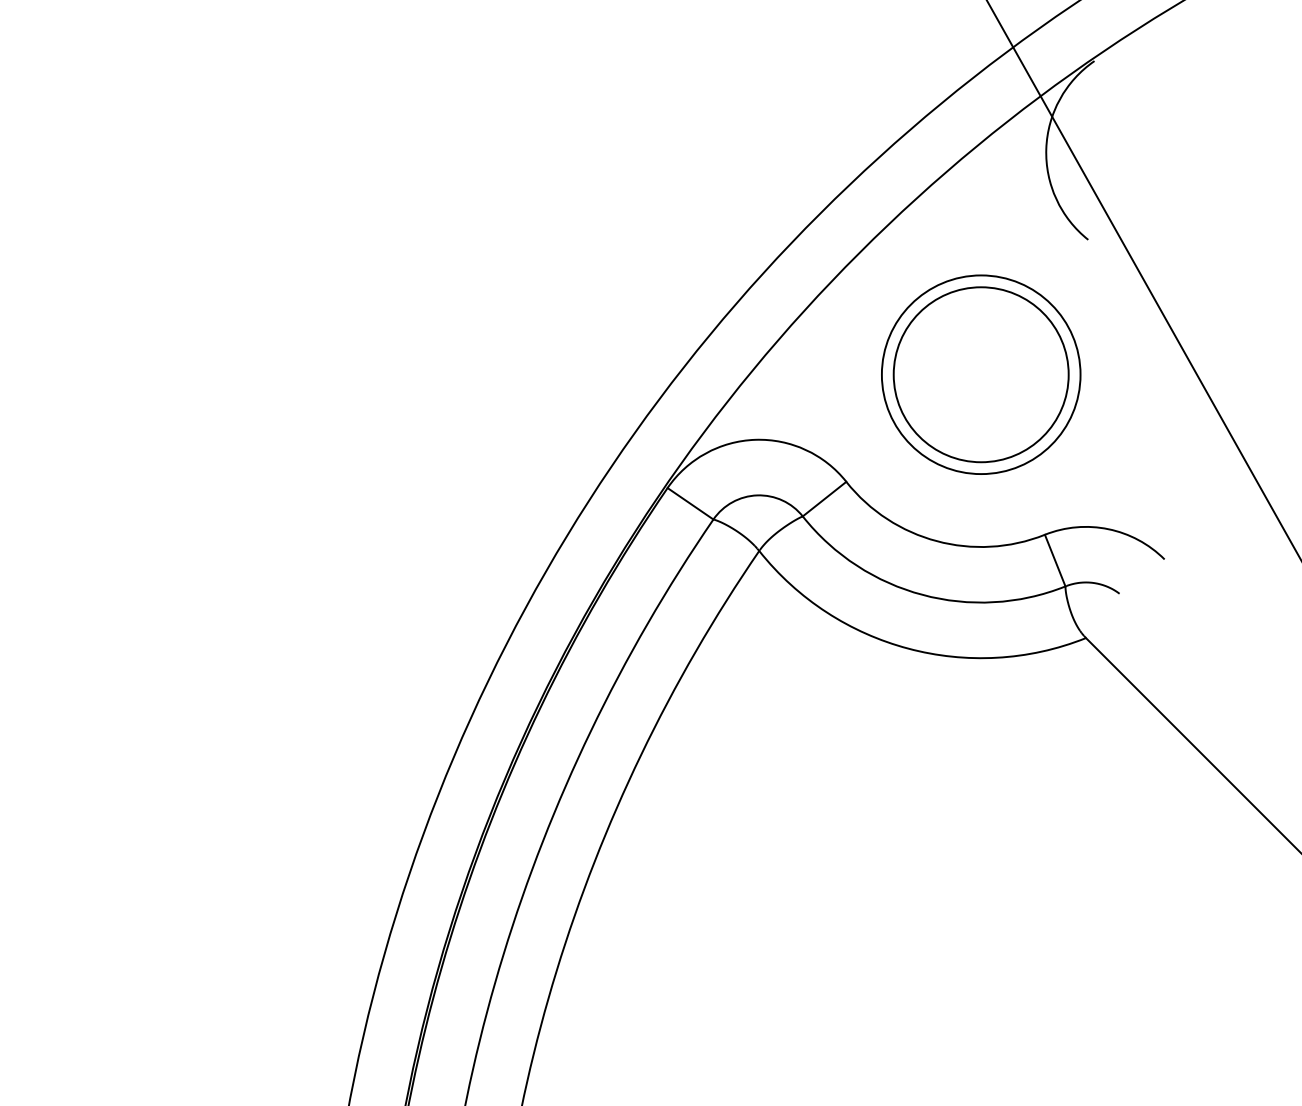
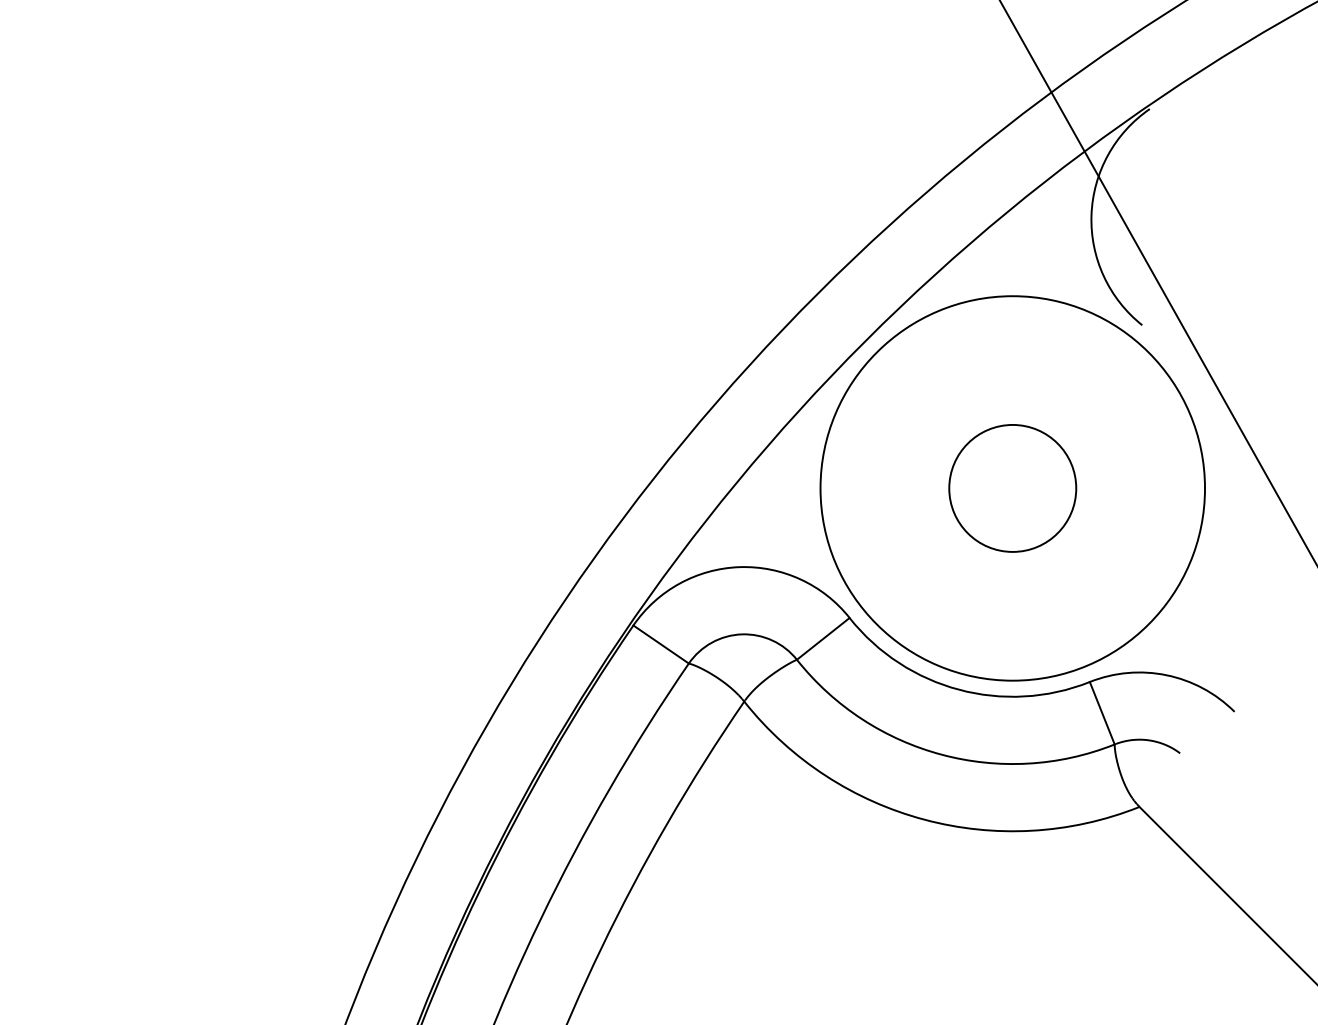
circle: (980, 374) -> (1011, 488), size x0.6
circle: (980, 374) -> (1011, 488), size x1.6

